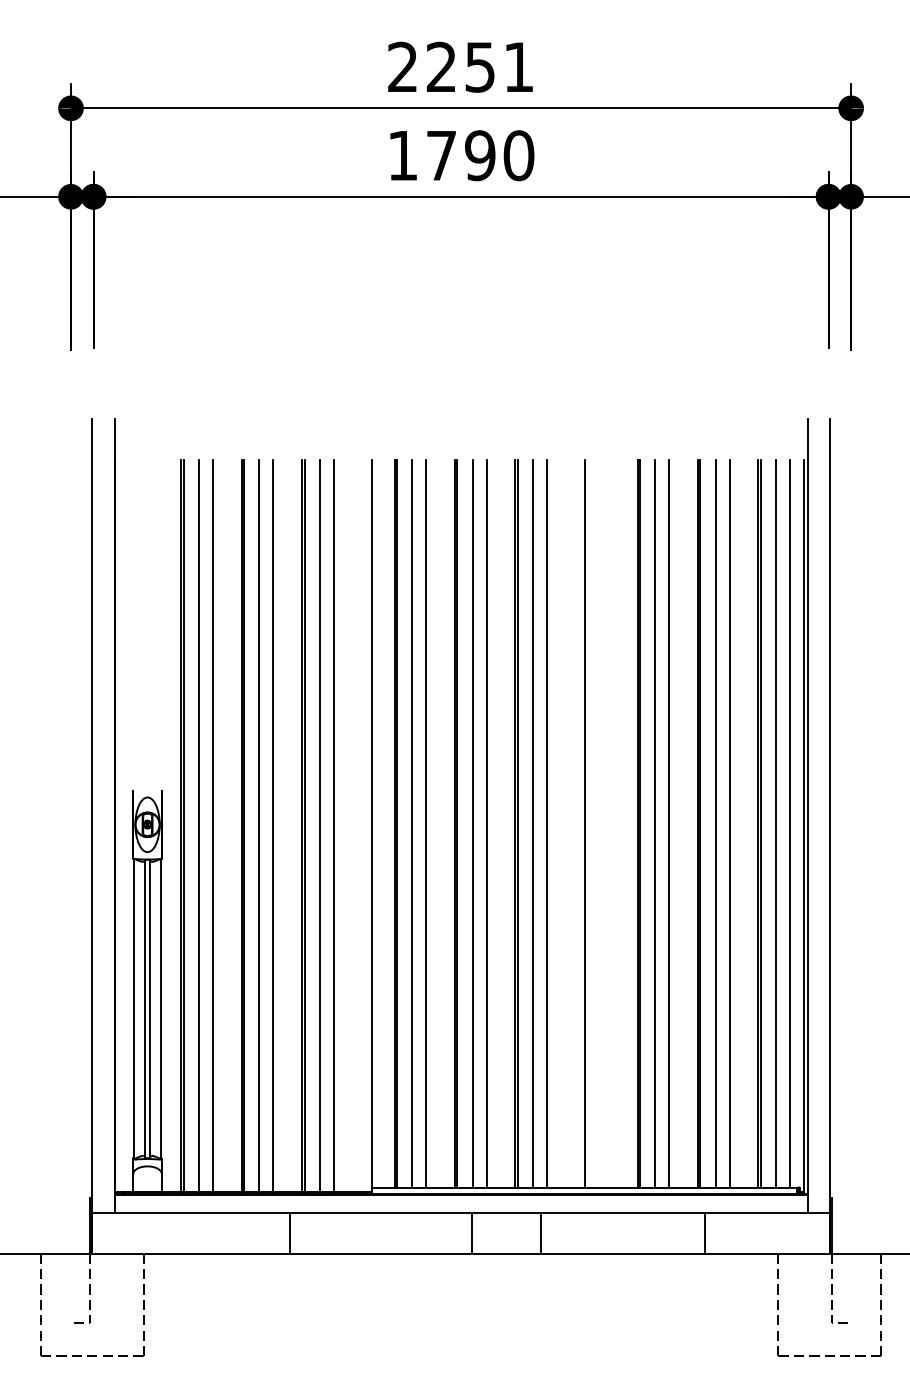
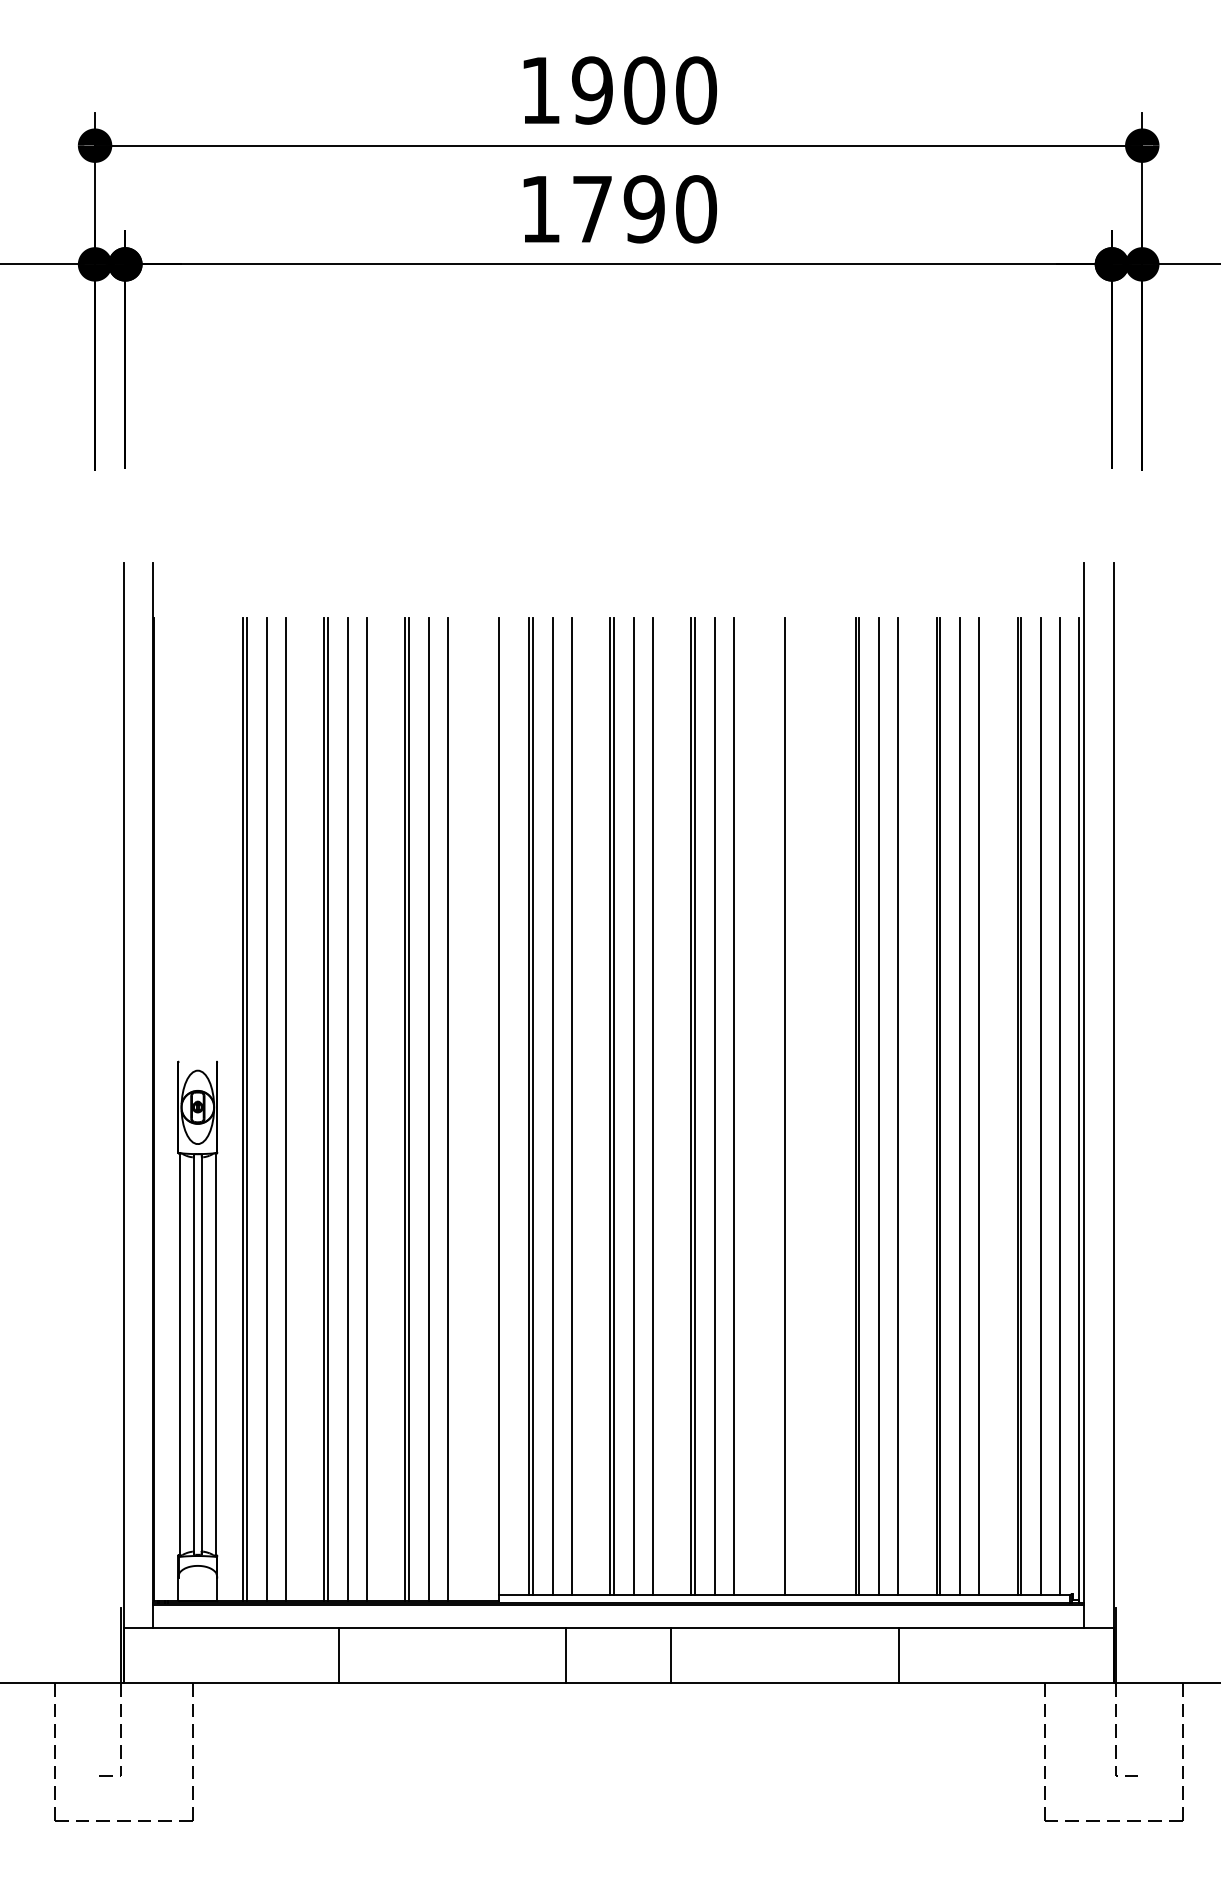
text: (460, 67) -> (618, 90), 2251 -> 1900
line: (290, 1232) -> (338, 1654), moved
line: (472, 1232) -> (566, 1654), moved
line: (541, 1232) -> (671, 1654), moved
line: (704, 1232) -> (898, 1654), moved

